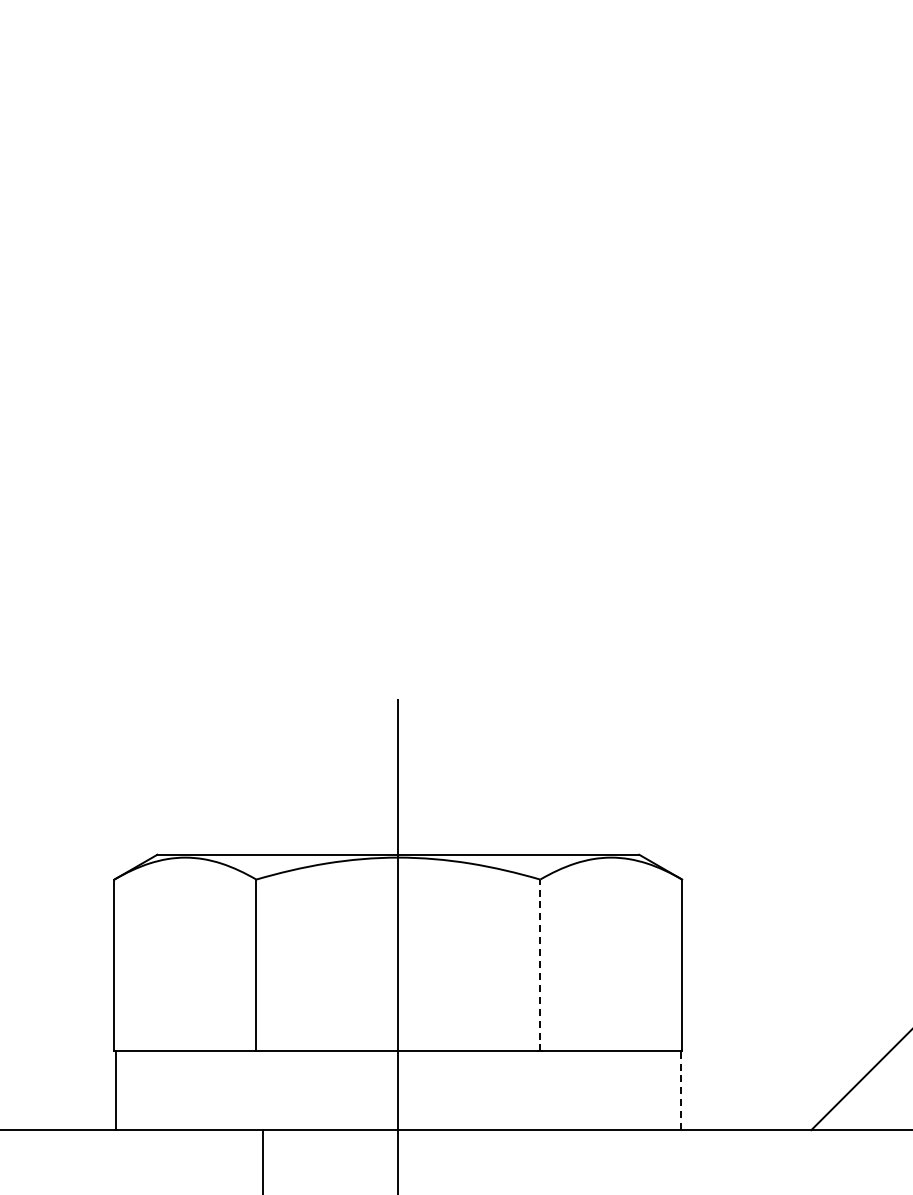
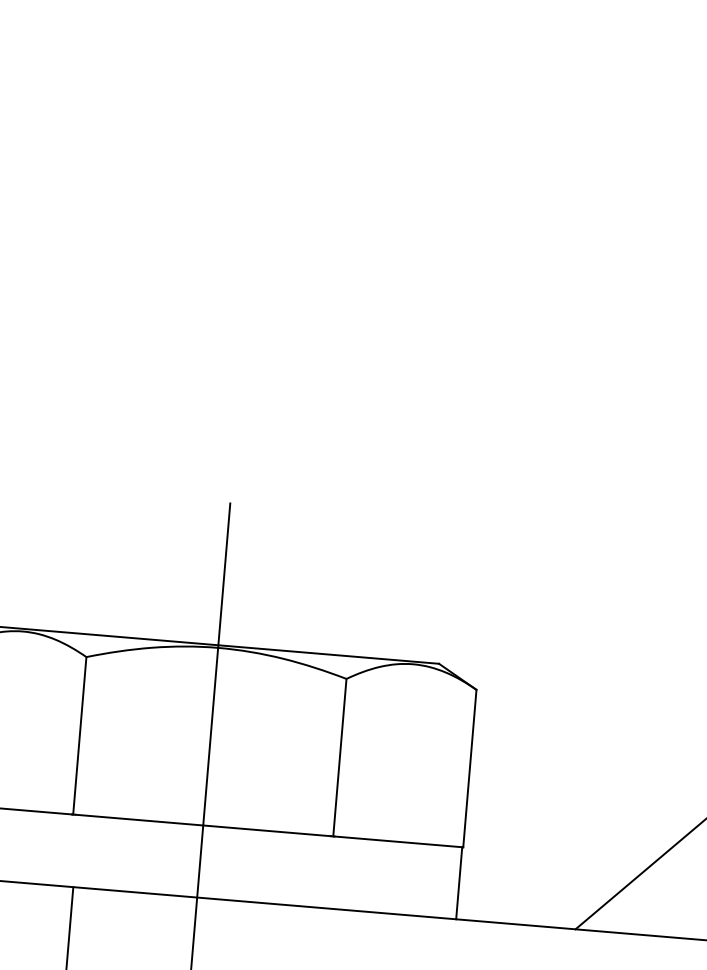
line: (540, 965) -> (340, 757), dashed -> solid
line: (681, 1090) -> (459, 883), dashed -> solid

